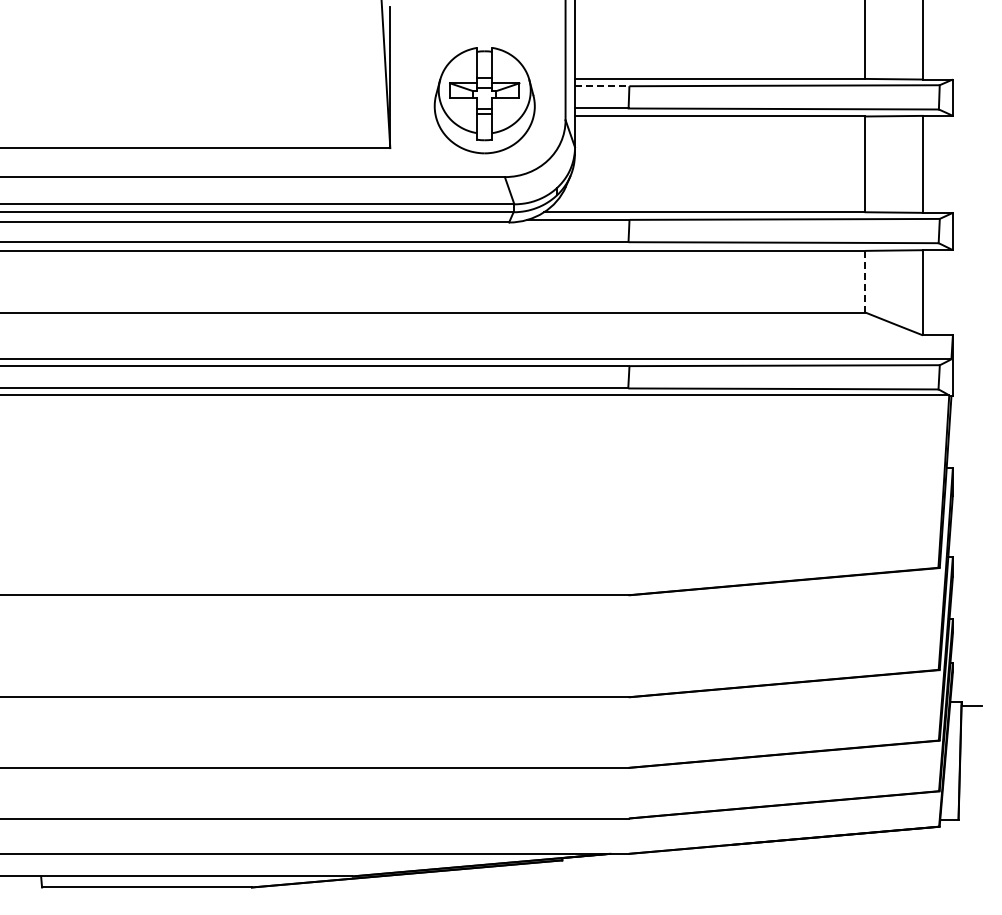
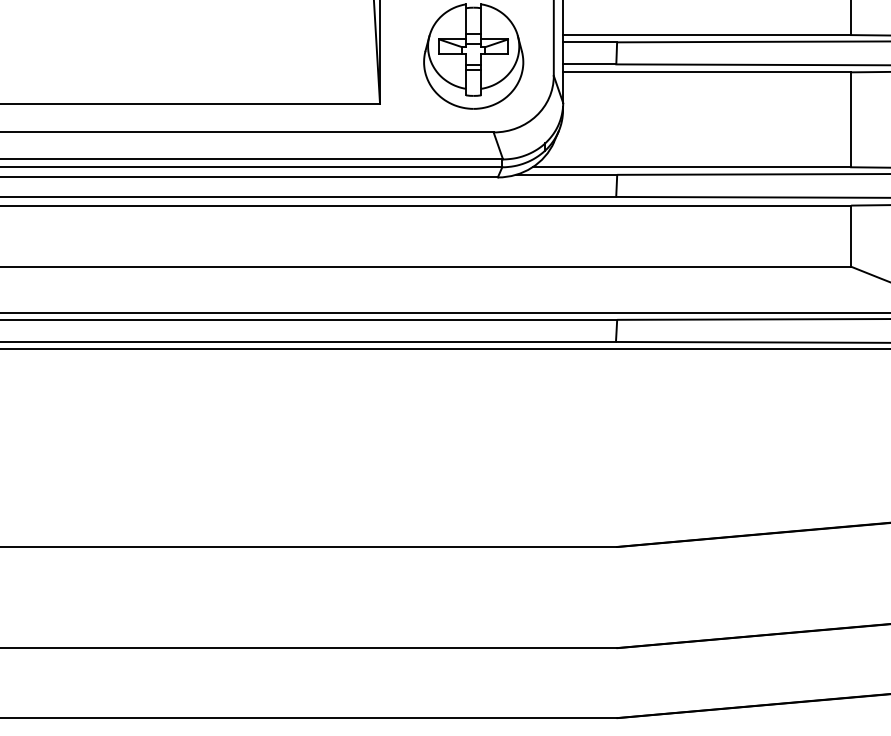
line: (602, 86) -> (590, 42), dashed -> solid
line: (865, 281) -> (851, 235), dashed -> solid

